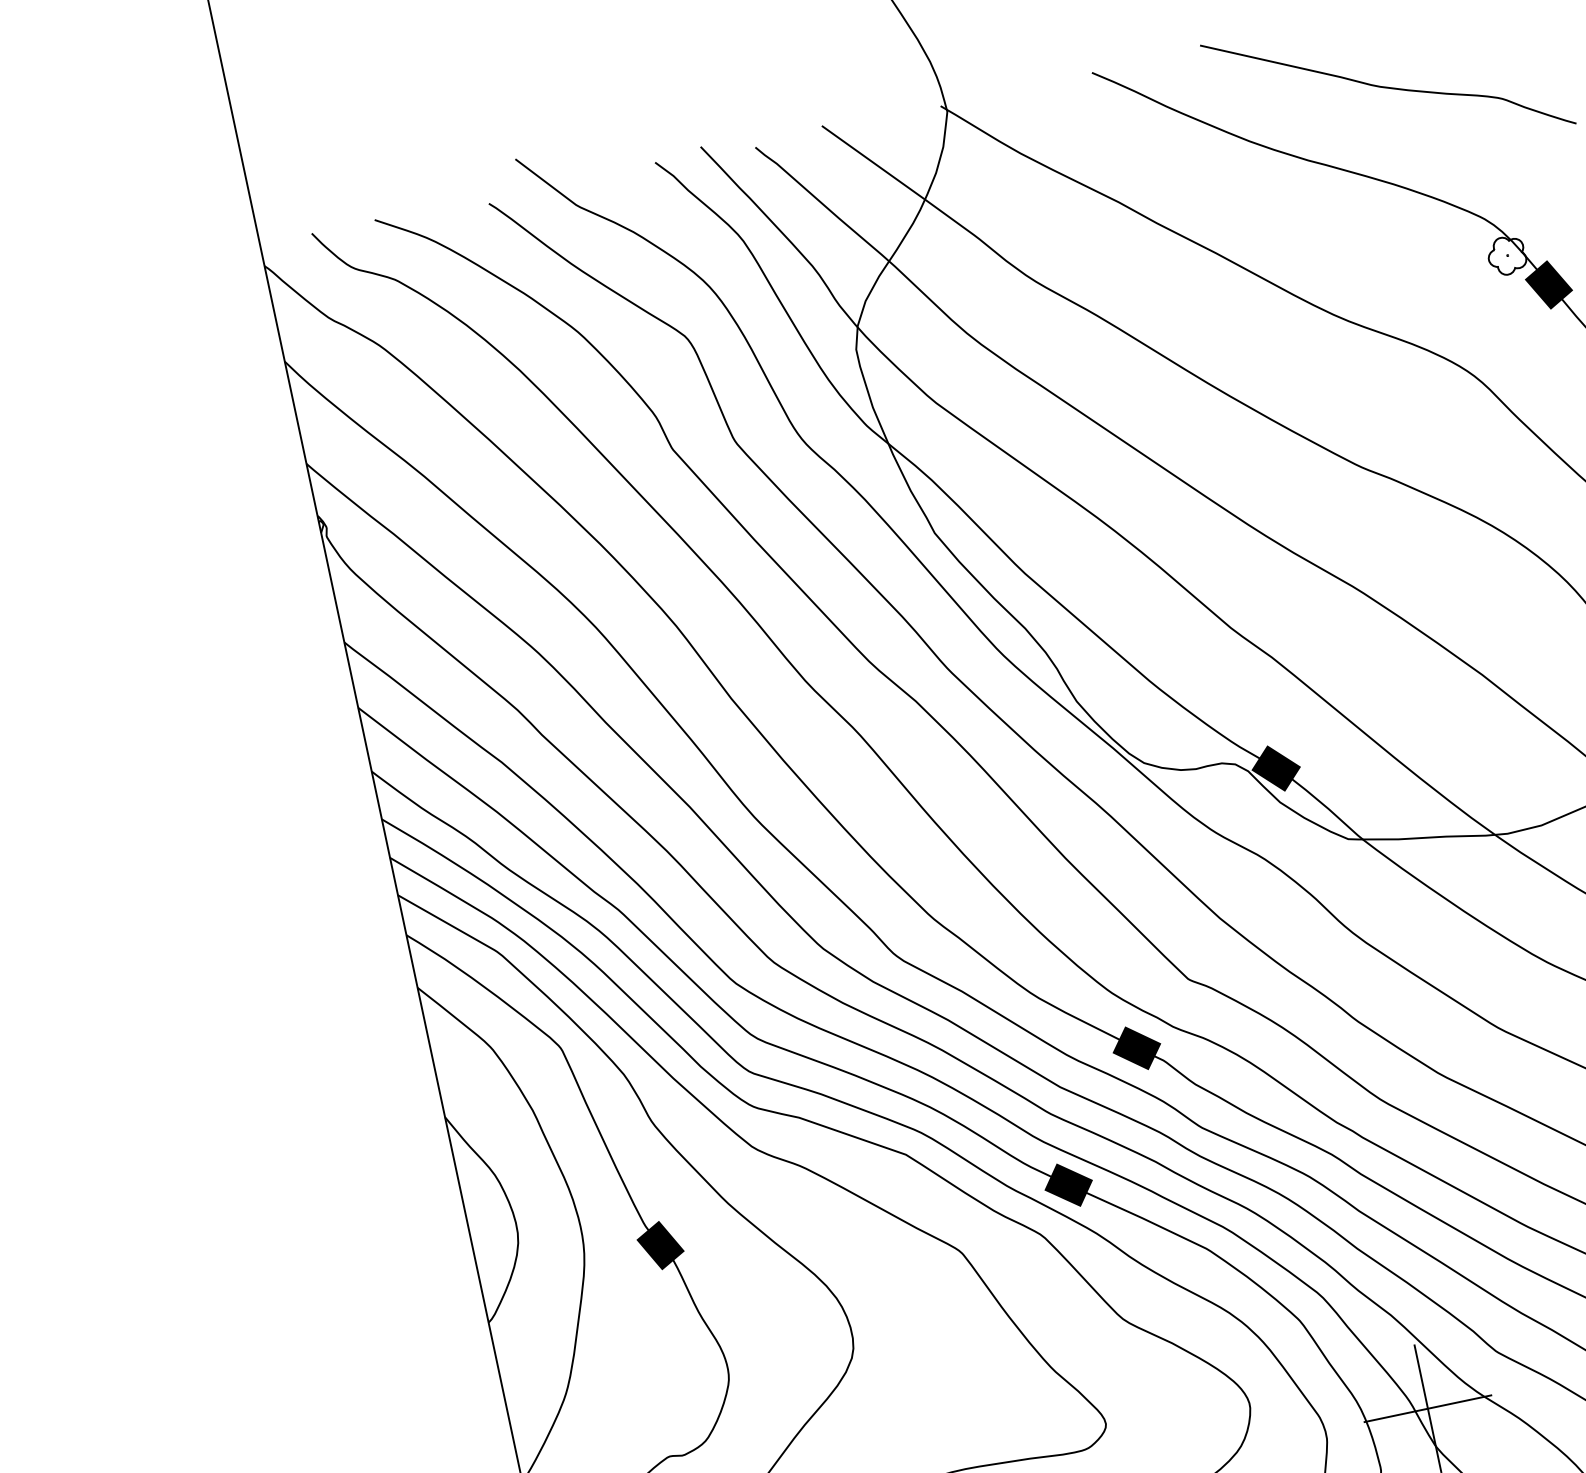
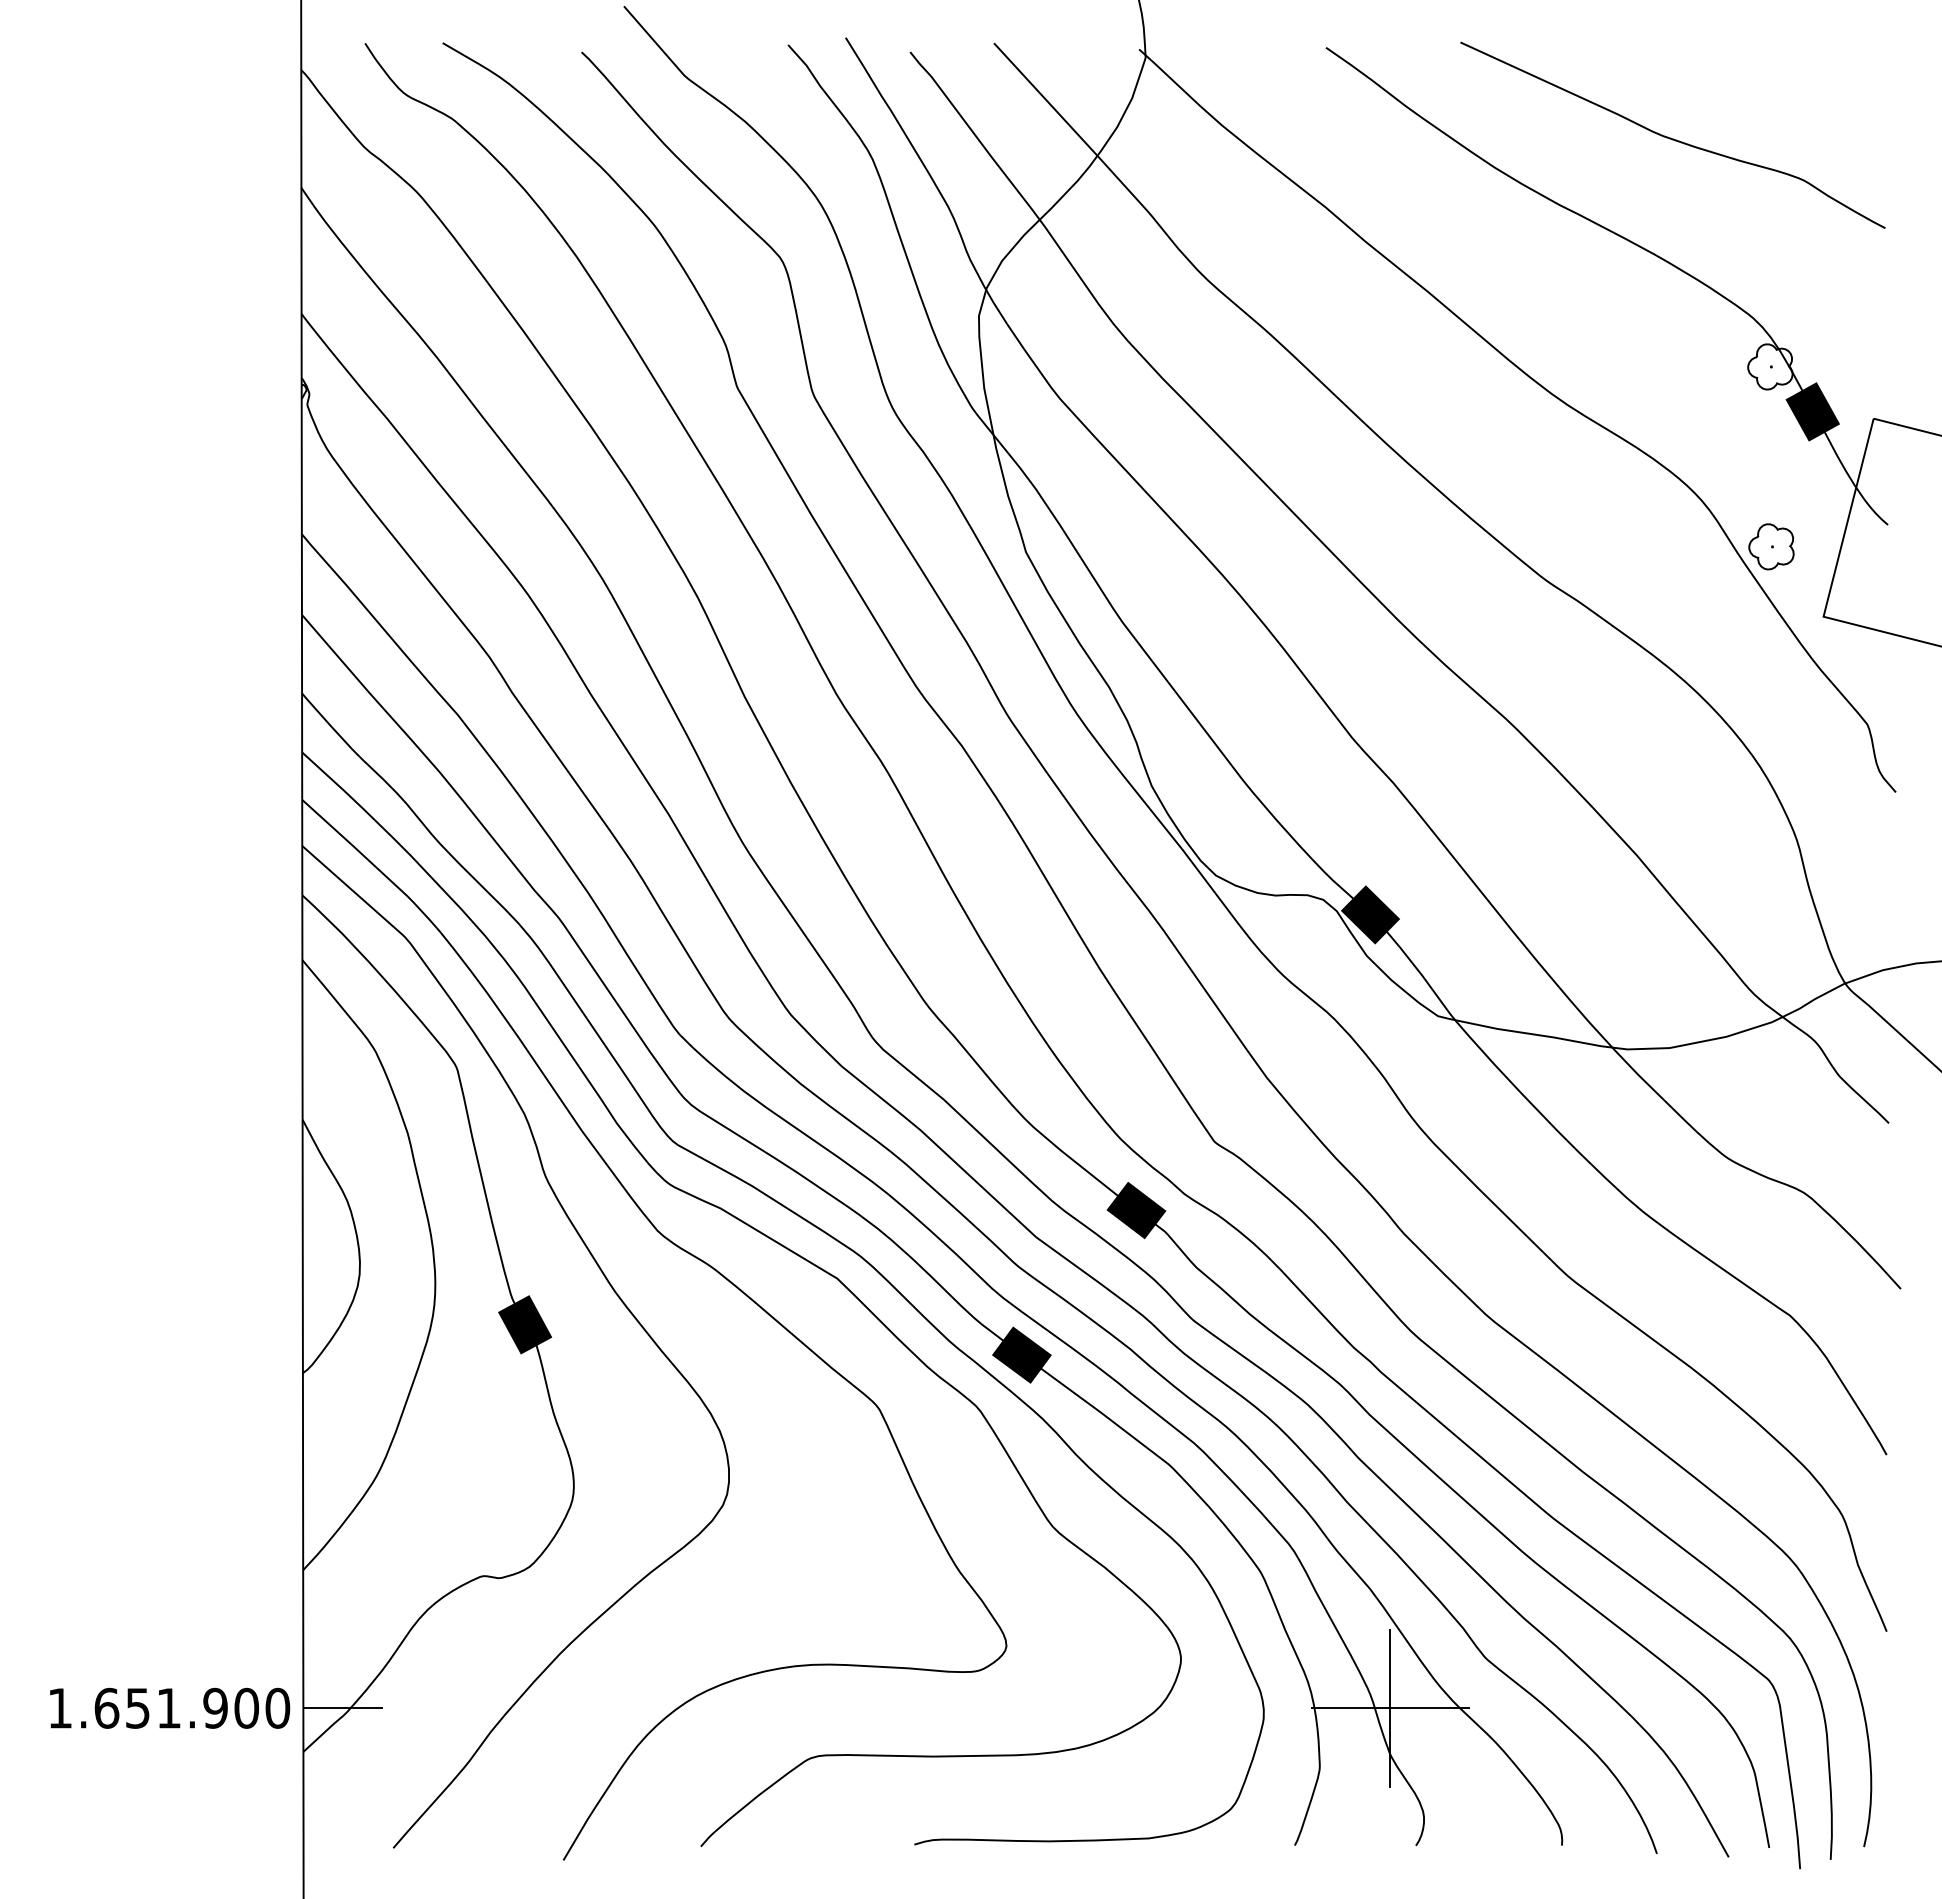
part: (1538, 401) -> (1771, 546), added

